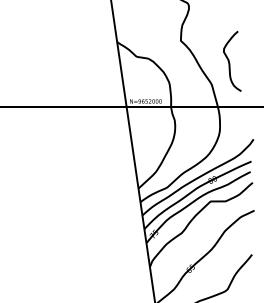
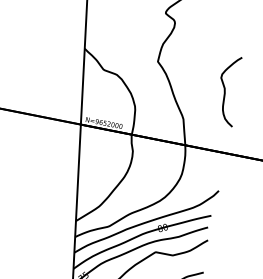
curve: (229, 60) -> (225, 88), moved

